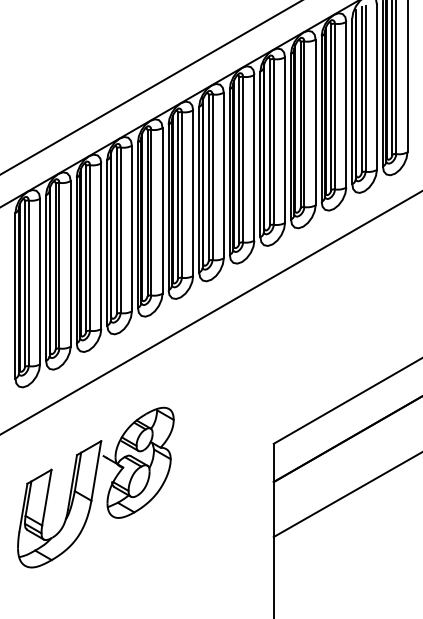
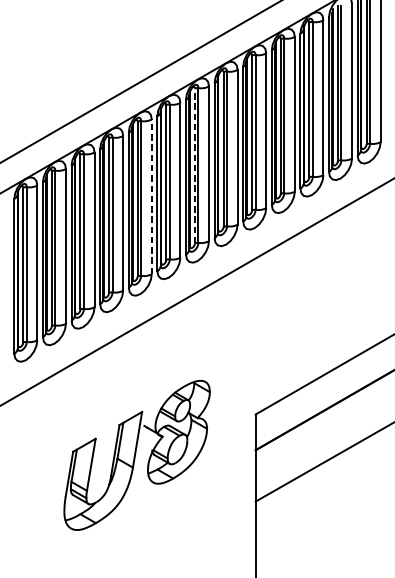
line: (208, 177) -> (194, 165), solid -> dashed
line: (162, 210) -> (151, 196), solid -> dashed
part: (95, 487) -> (136, 455), moved

